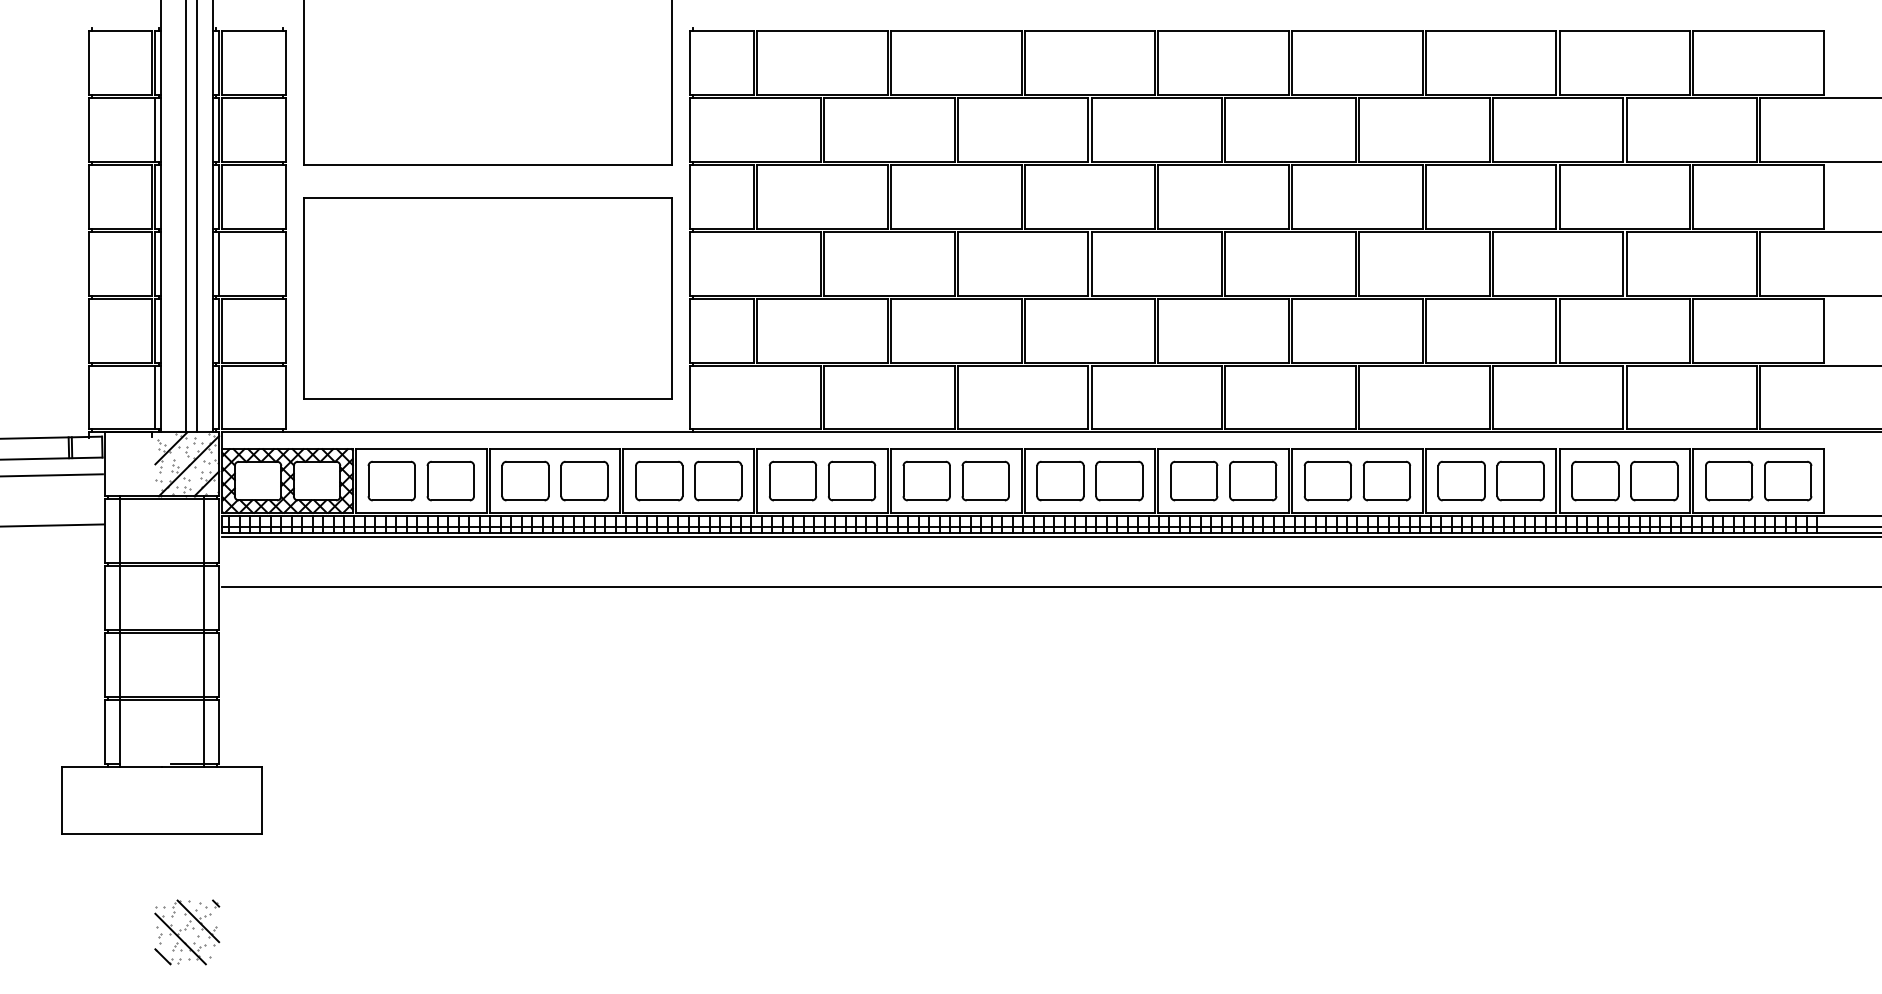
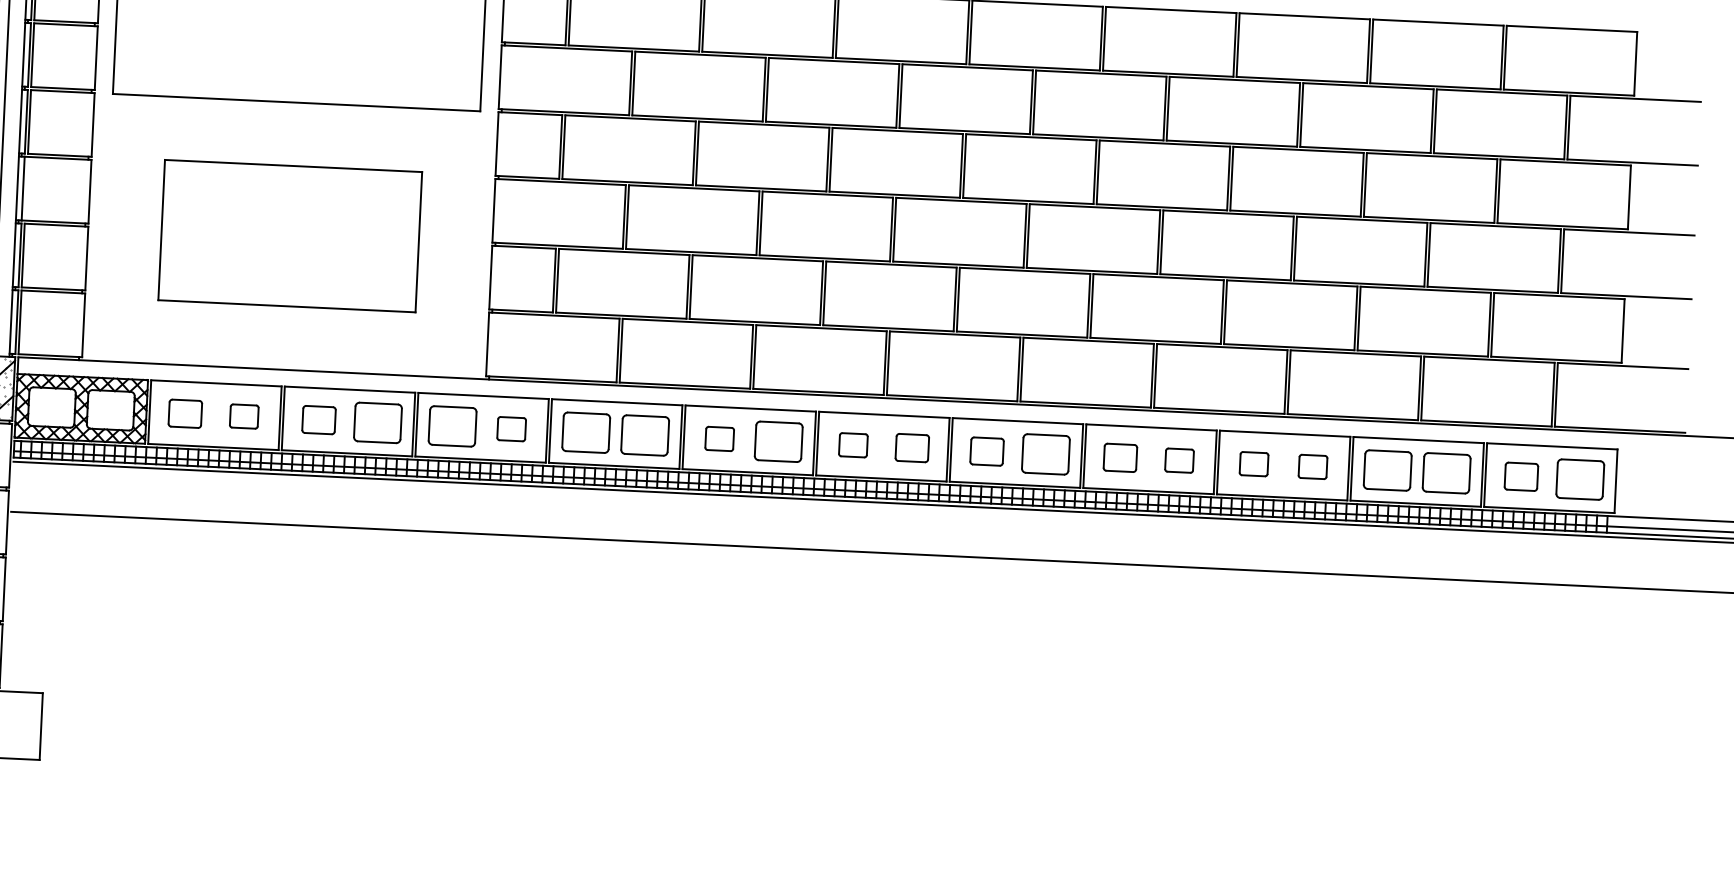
part: (487, 298) -> (289, 235), size x0.7
part: (391, 480) -> (185, 413), size x0.7
part: (450, 480) -> (244, 415), size x0.6
part: (525, 480) -> (319, 419), size x0.7
part: (718, 480) -> (511, 428), size x0.6
part: (926, 480) -> (719, 438), size x0.6
part: (1060, 480) -> (853, 444), size x0.6
part: (1119, 480) -> (912, 447), size x0.7
part: (1194, 480) -> (987, 451), size x0.7
part: (1327, 480) -> (1120, 457), size x0.7
part: (1386, 480) -> (1179, 460), size x0.6
part: (1461, 480) -> (1254, 463), size x0.6
part: (1520, 480) -> (1312, 466), size x0.6
part: (1729, 480) -> (1521, 476), size x0.7

